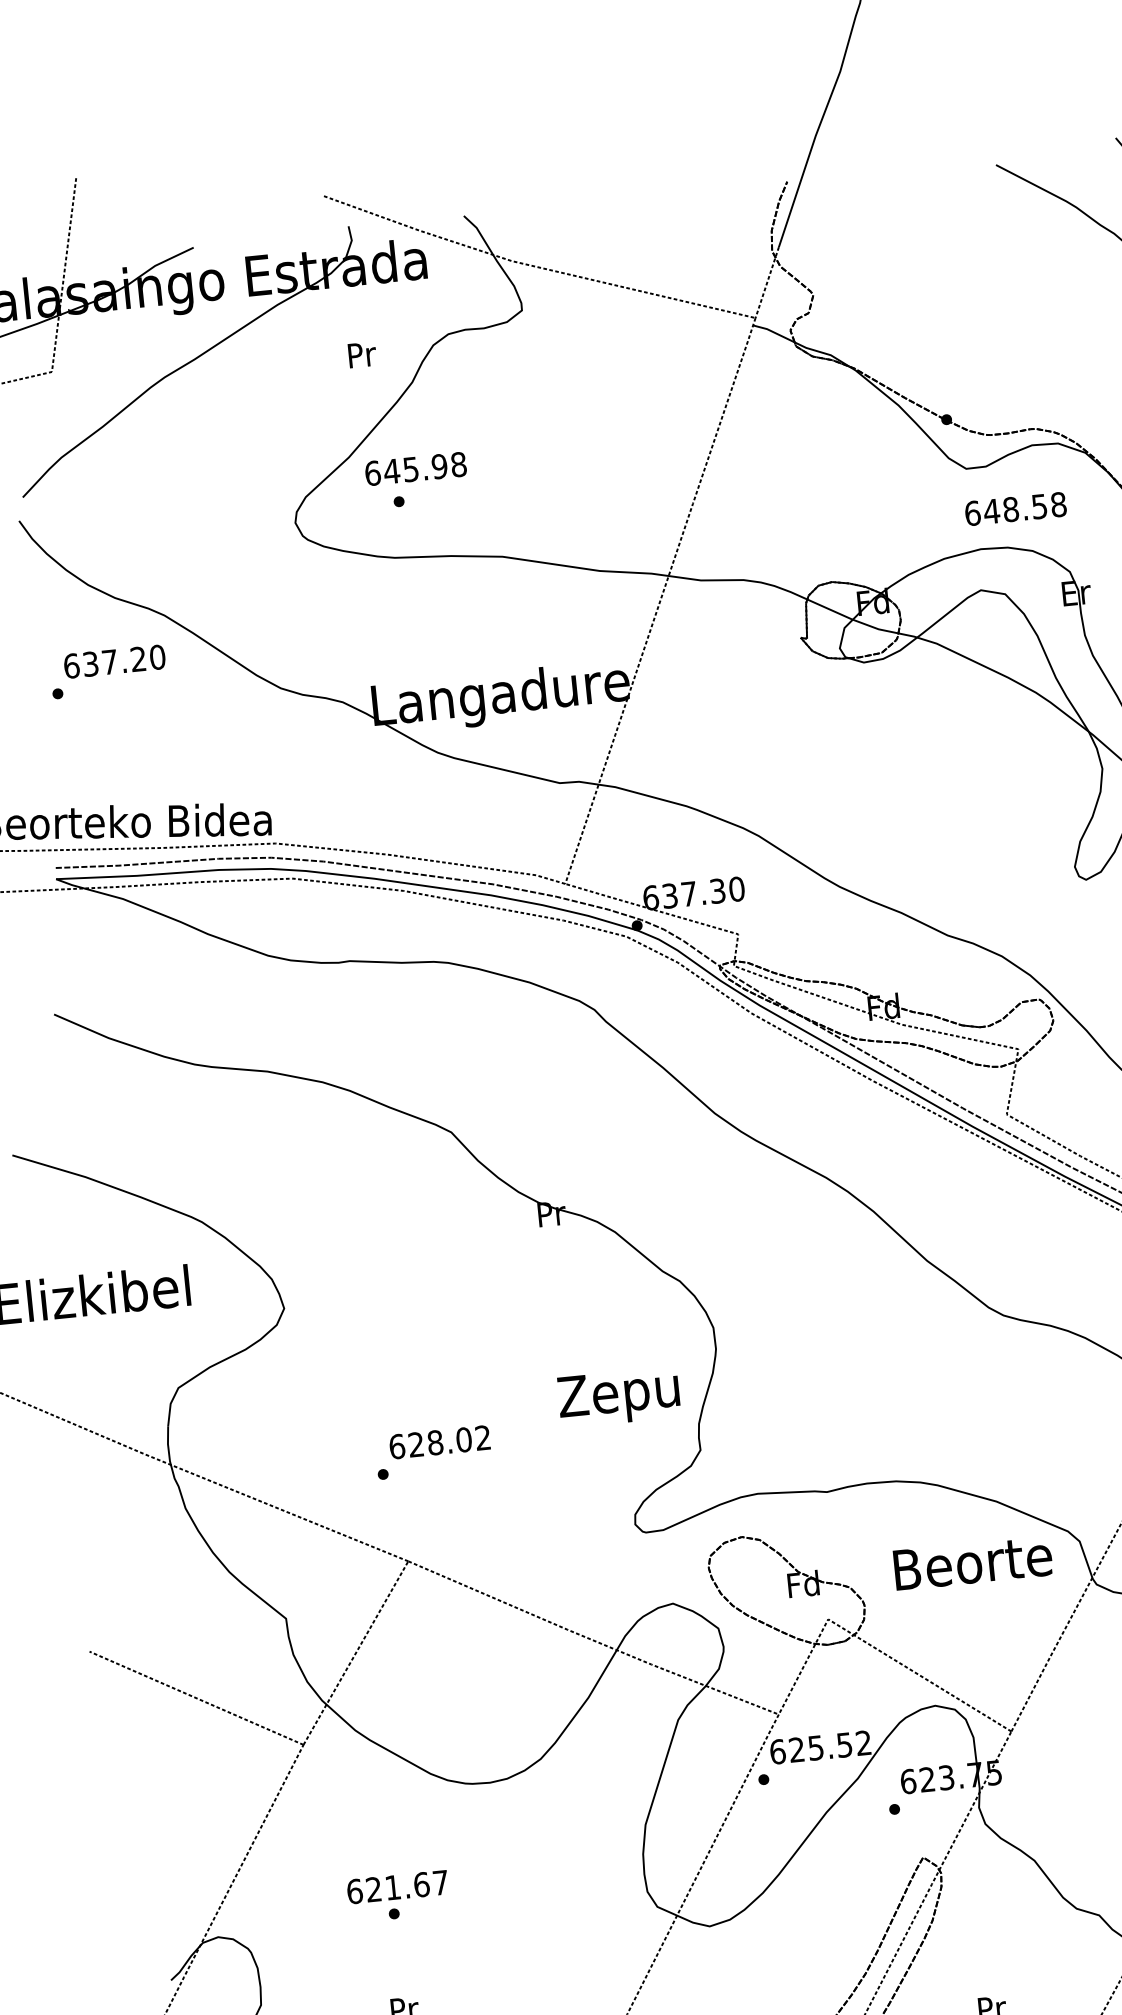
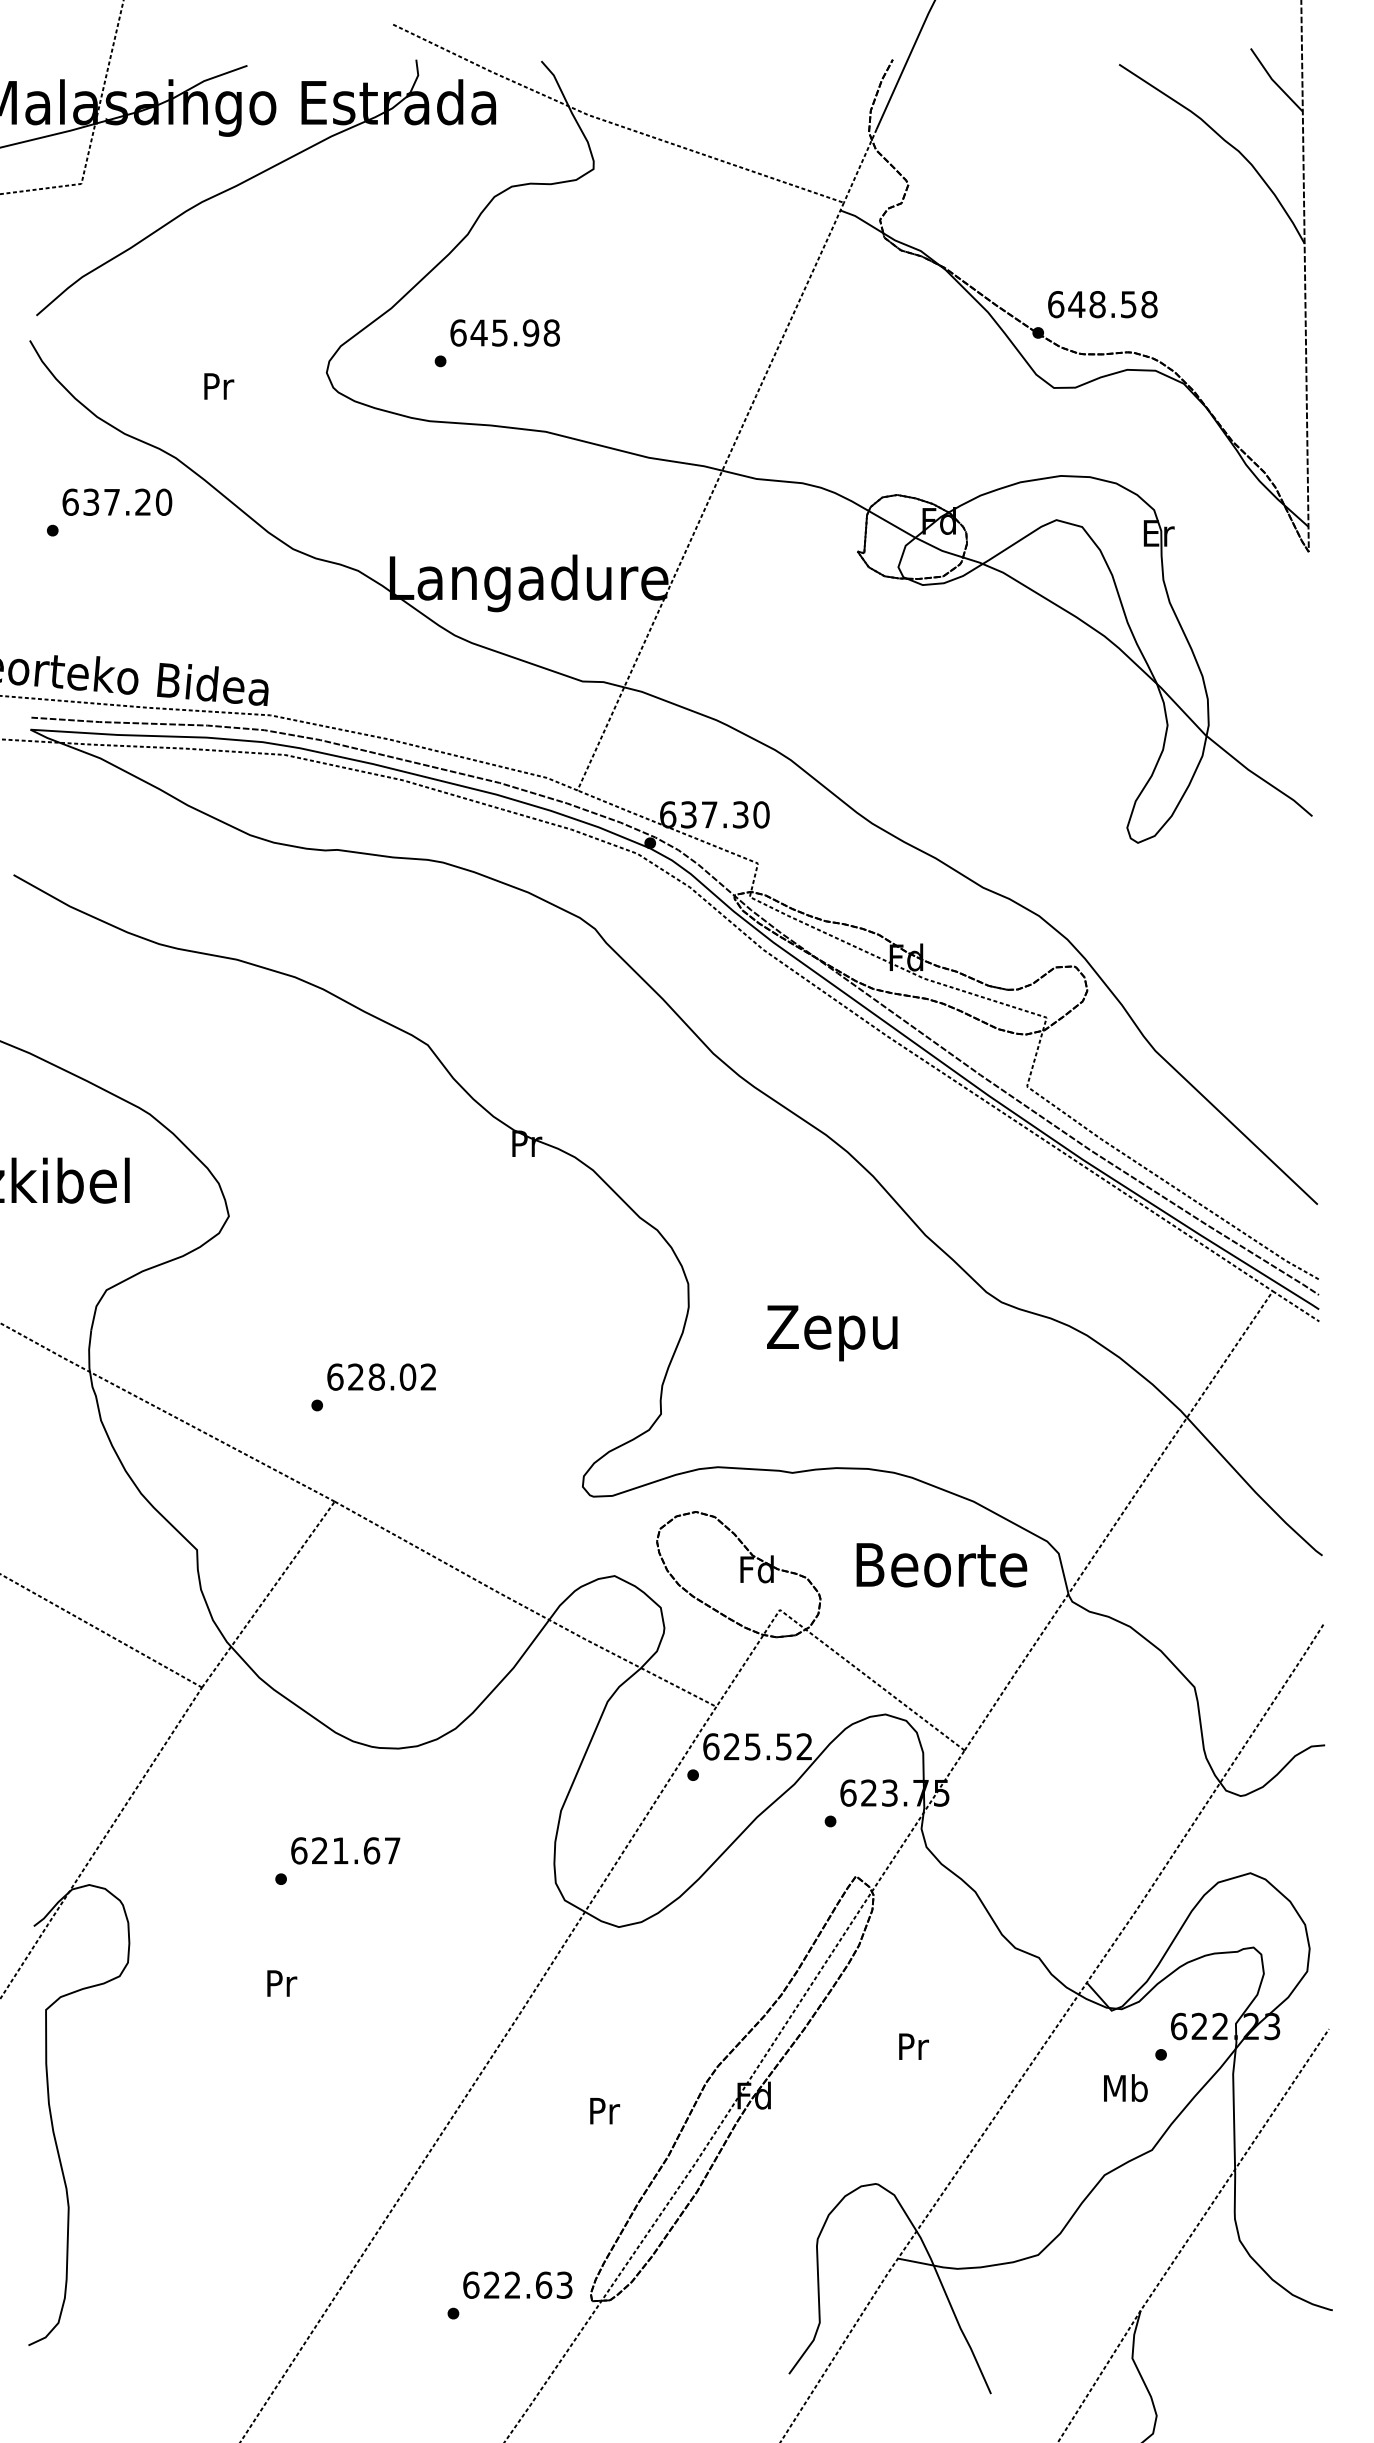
text: (362, 354) -> (219, 386), moved
text: (415, 468) -> (504, 332), moved
text: (1015, 509) -> (1102, 304), moved
text: (619, 1397) -> (832, 1333), moved
text: (397, 1886) -> (345, 1850), moved

